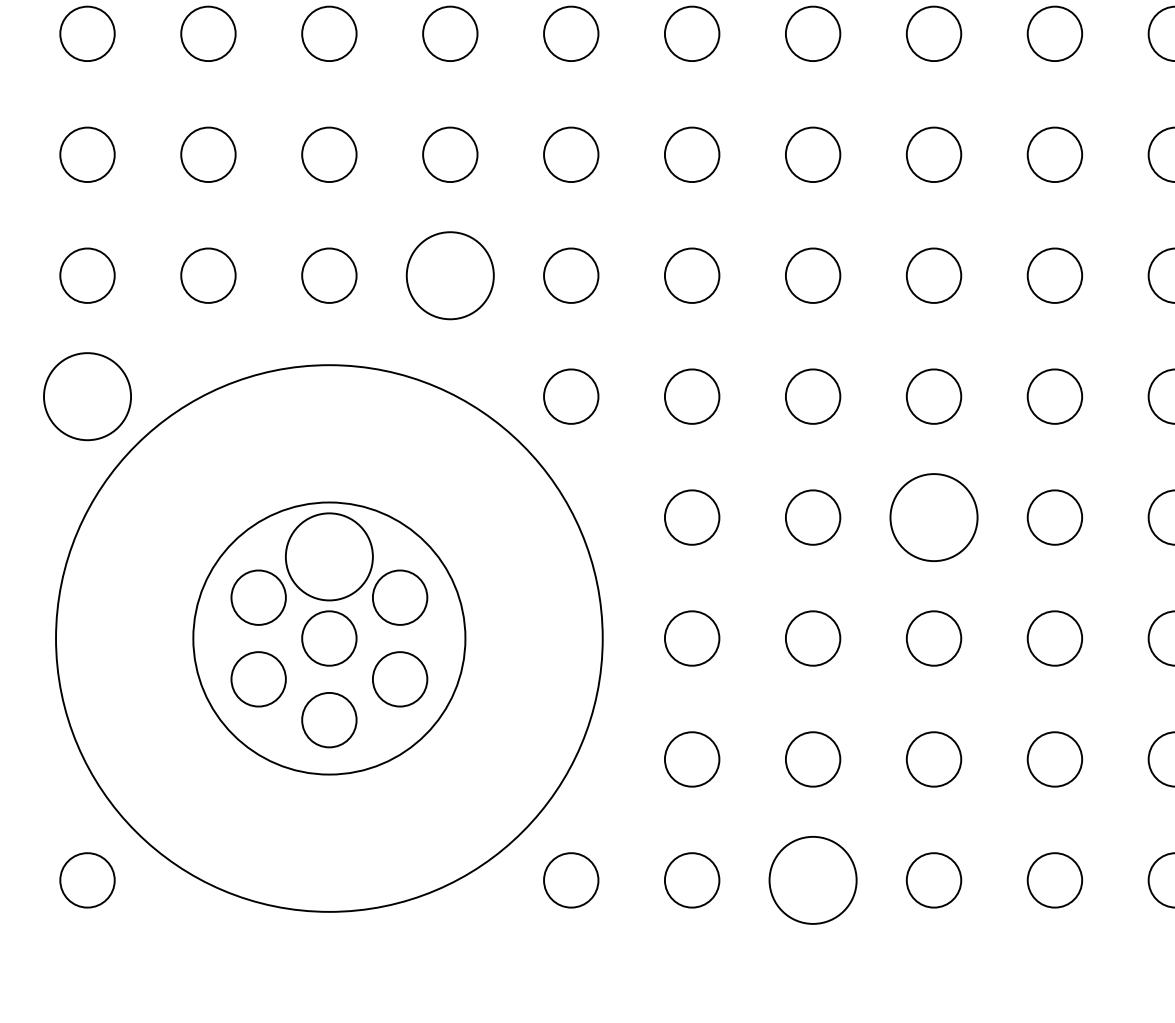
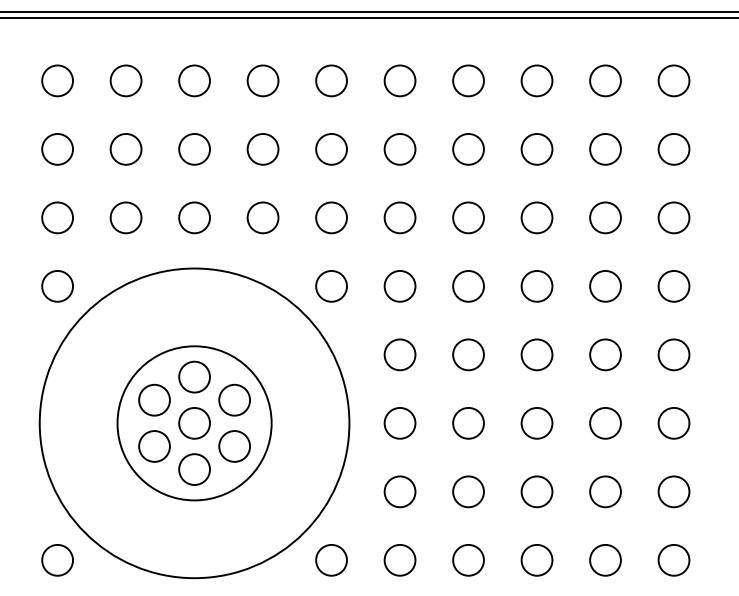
circle: (449, 275) -> (262, 217), size x0.62
circle: (87, 395) -> (57, 285), size x0.62
circle: (933, 516) -> (536, 354), size x0.62
circle: (329, 555) -> (194, 376), size x0.62
circle: (813, 878) -> (468, 559), size x0.62

